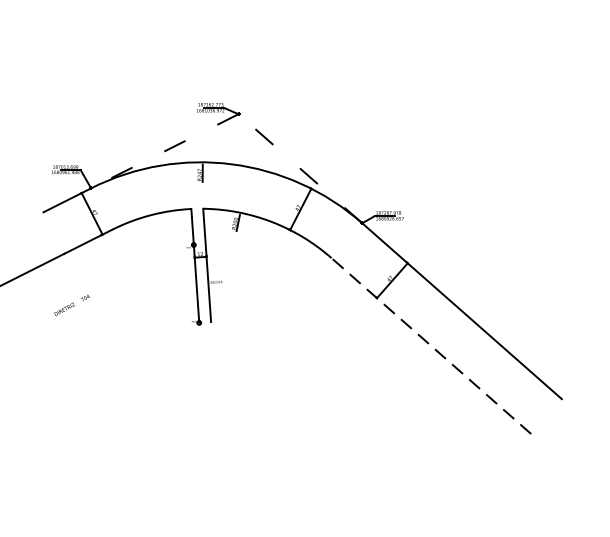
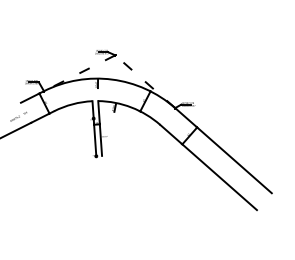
text: (71, 304) -> (18, 116), moved
line: (431, 345) -> (208, 167), dashed -> solid

